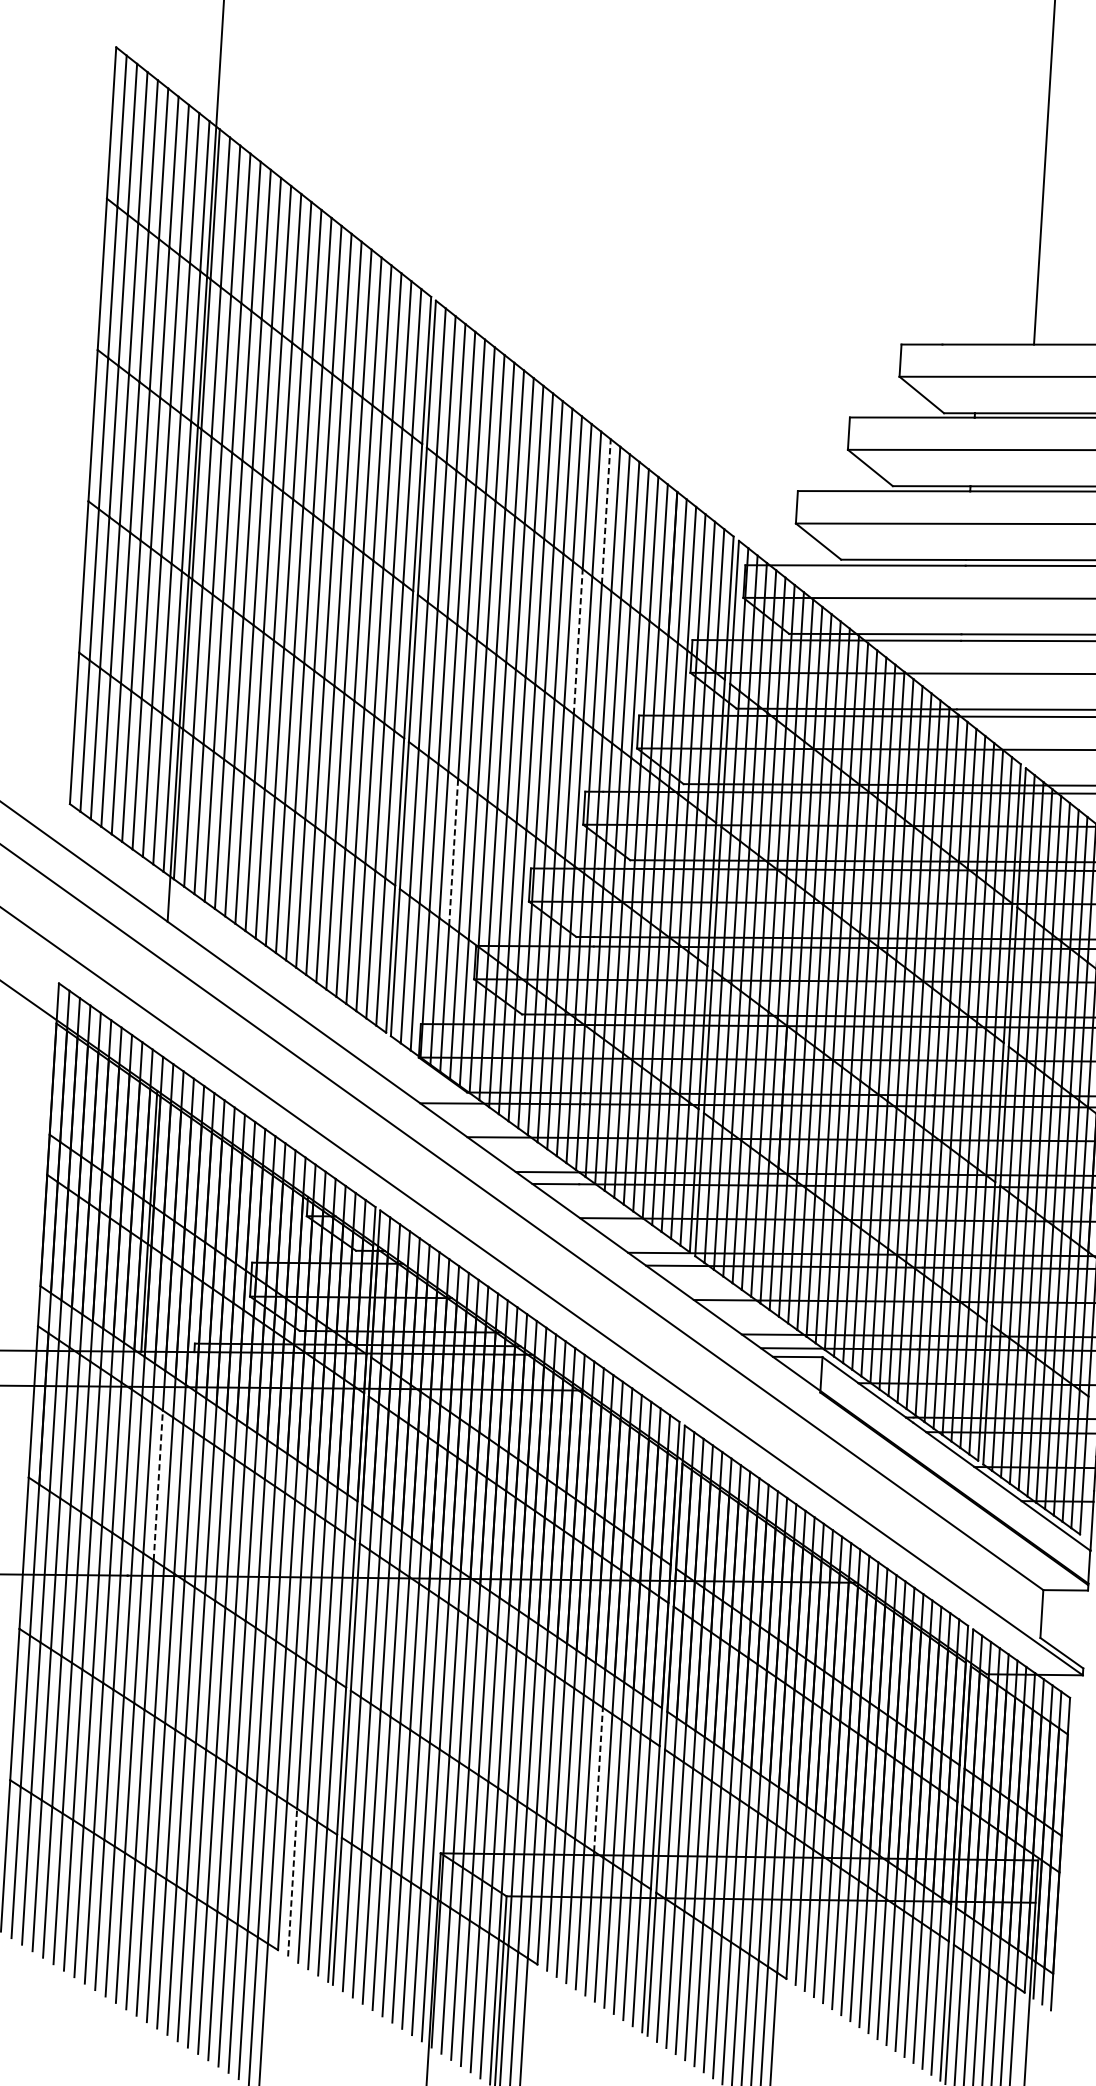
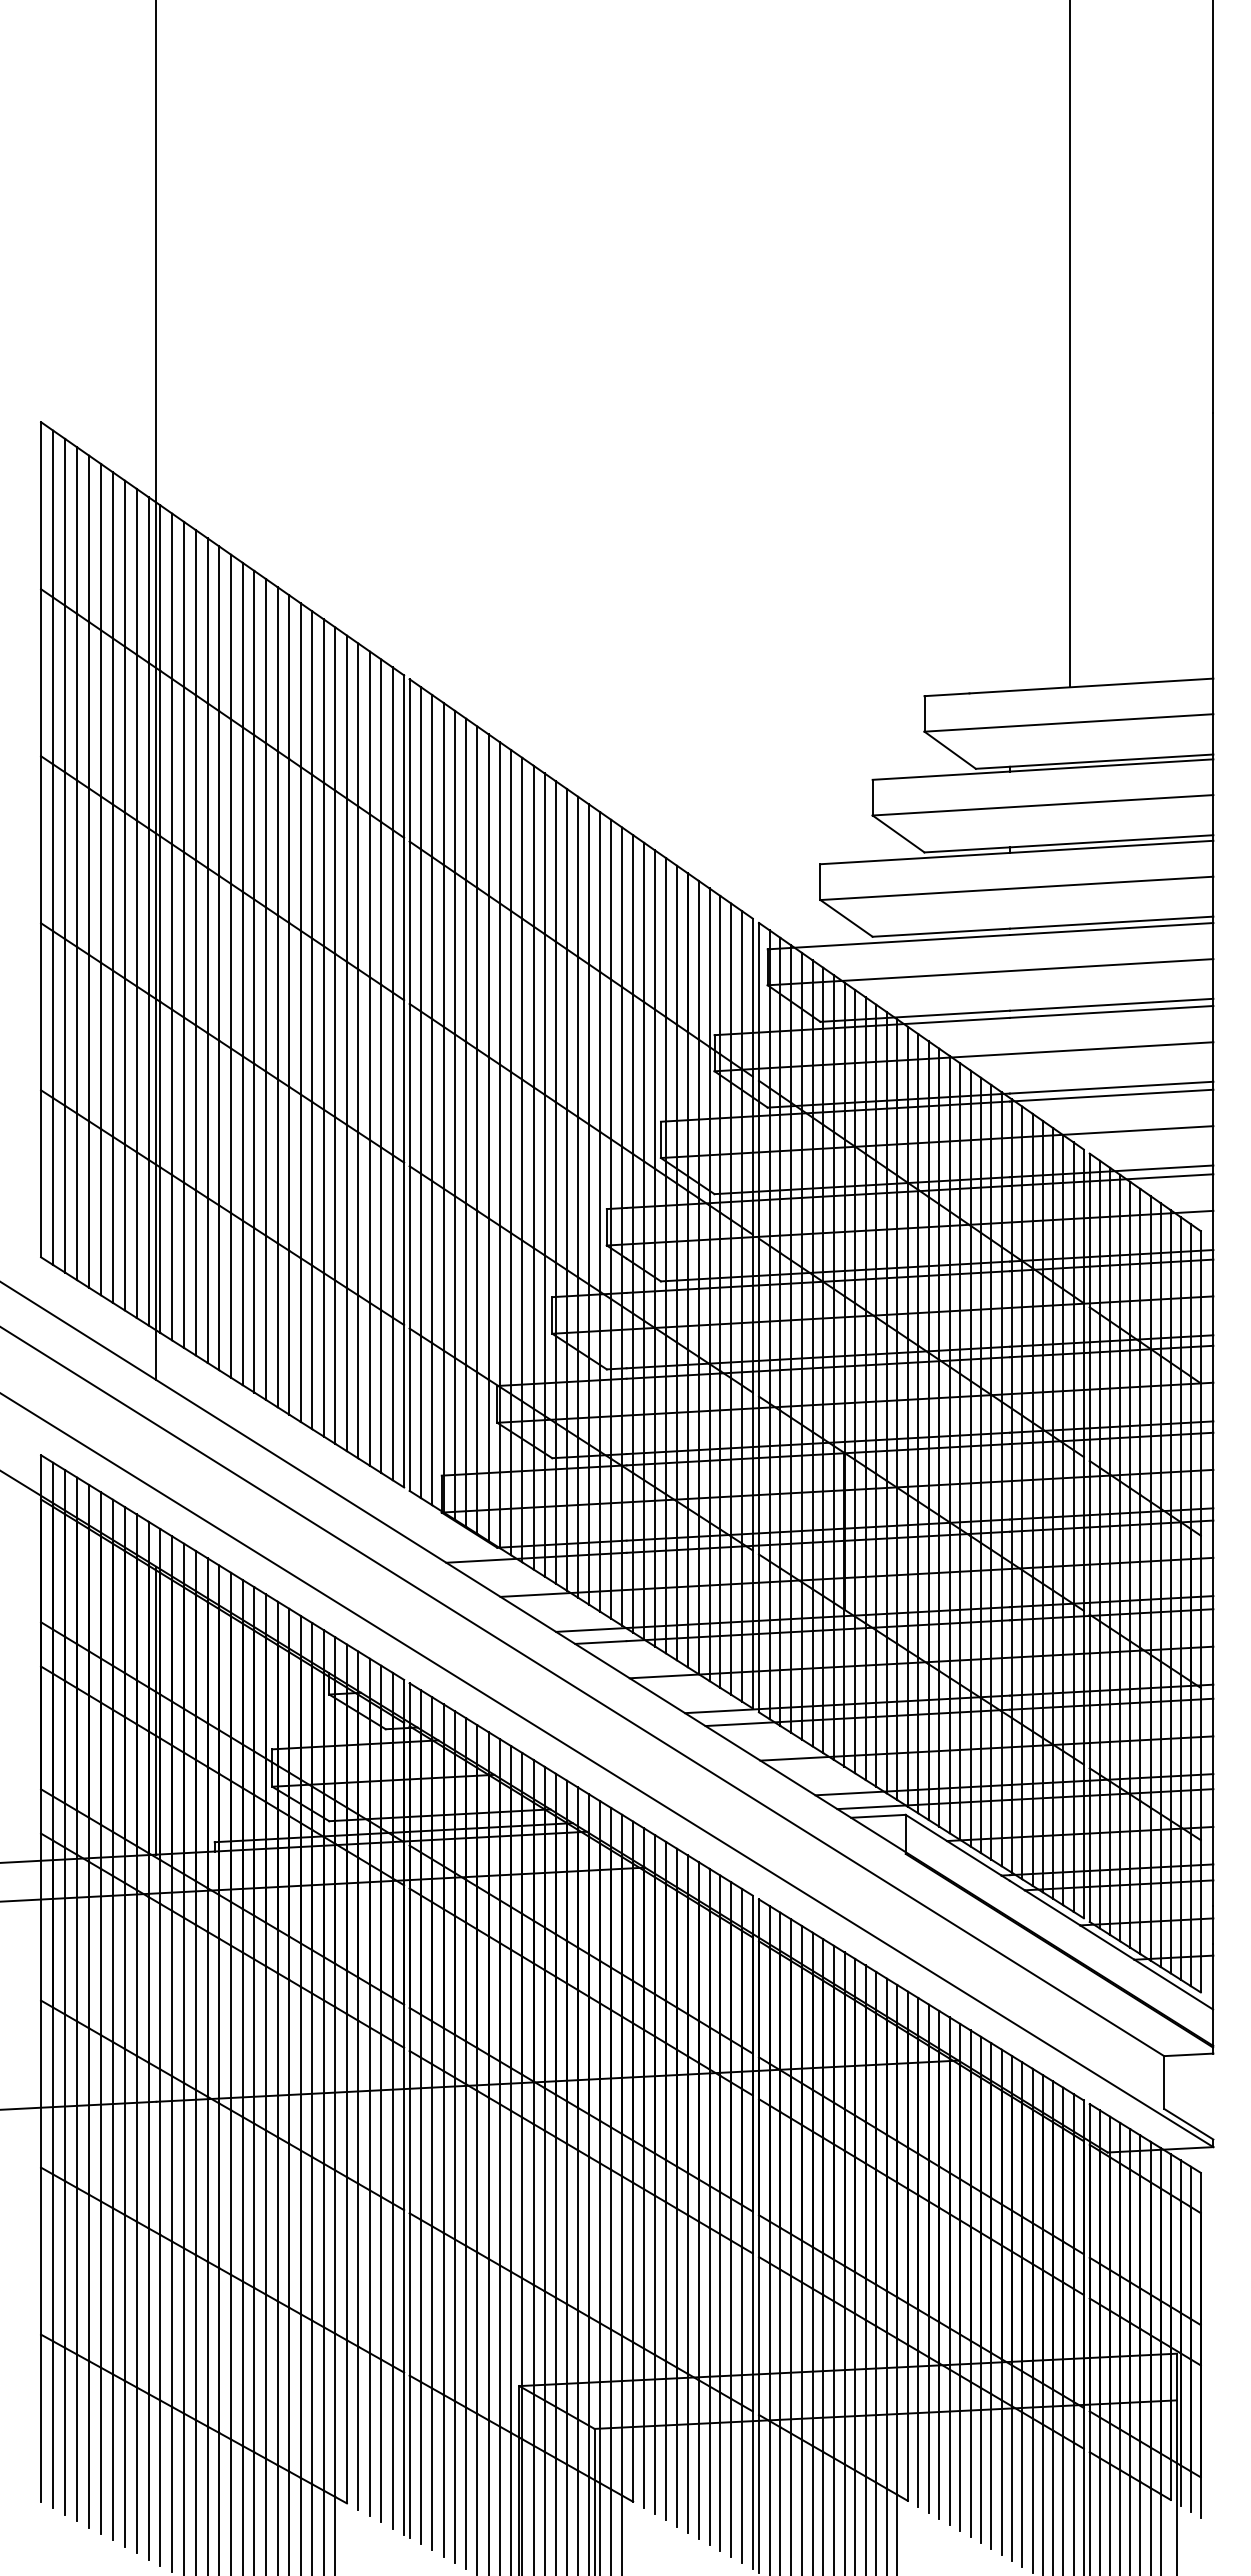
line: (606, 511) -> (611, 899), dashed -> solid
line: (578, 641) -> (589, 1044), dashed -> solid
line: (453, 852) -> (466, 1284), dashed -> solid
line: (158, 1485) -> (184, 2000), dashed -> solid
line: (598, 1778) -> (687, 2293), dashed -> solid
line: (292, 1882) -> (358, 2428), dashed -> solid

